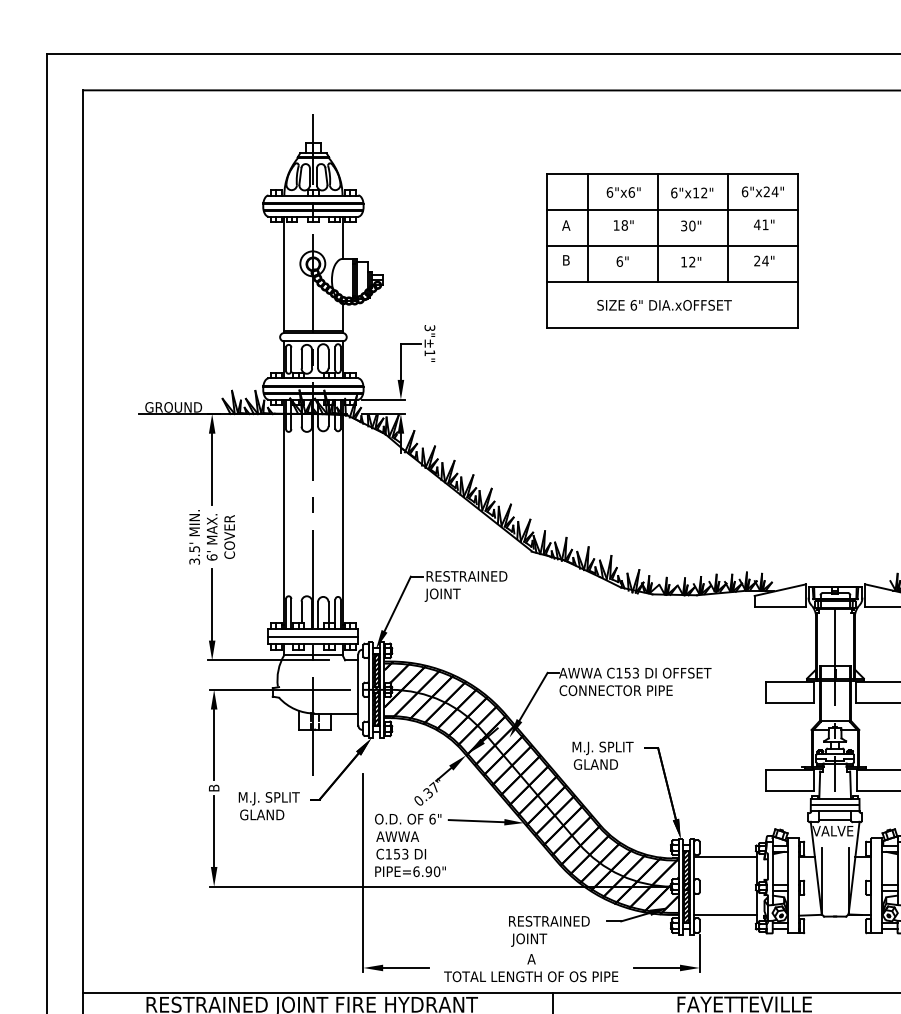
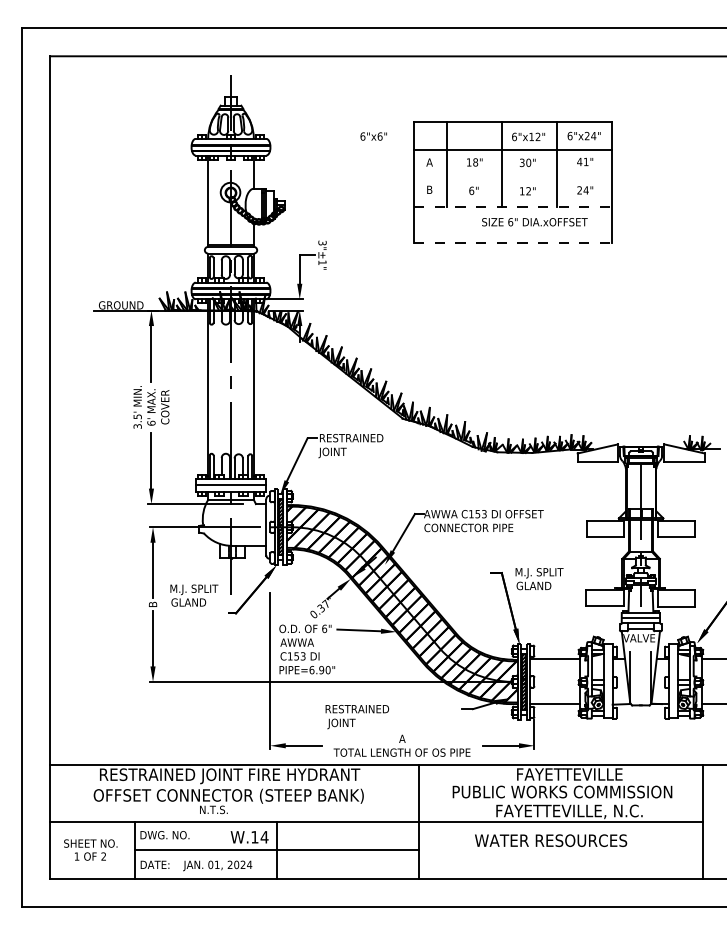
text: (623, 192) -> (373, 136), moved
line: (671, 245) -> (512, 178), removed
line: (673, 282) -> (513, 207), solid -> dashed
text: (664, 305) -> (534, 222), moved
line: (673, 327) -> (513, 242), solid -> dashed
text: (602, 756) -> (539, 579), moved
text: (269, 805) -> (194, 595), moved
text: (549, 931) -> (357, 717), moved

